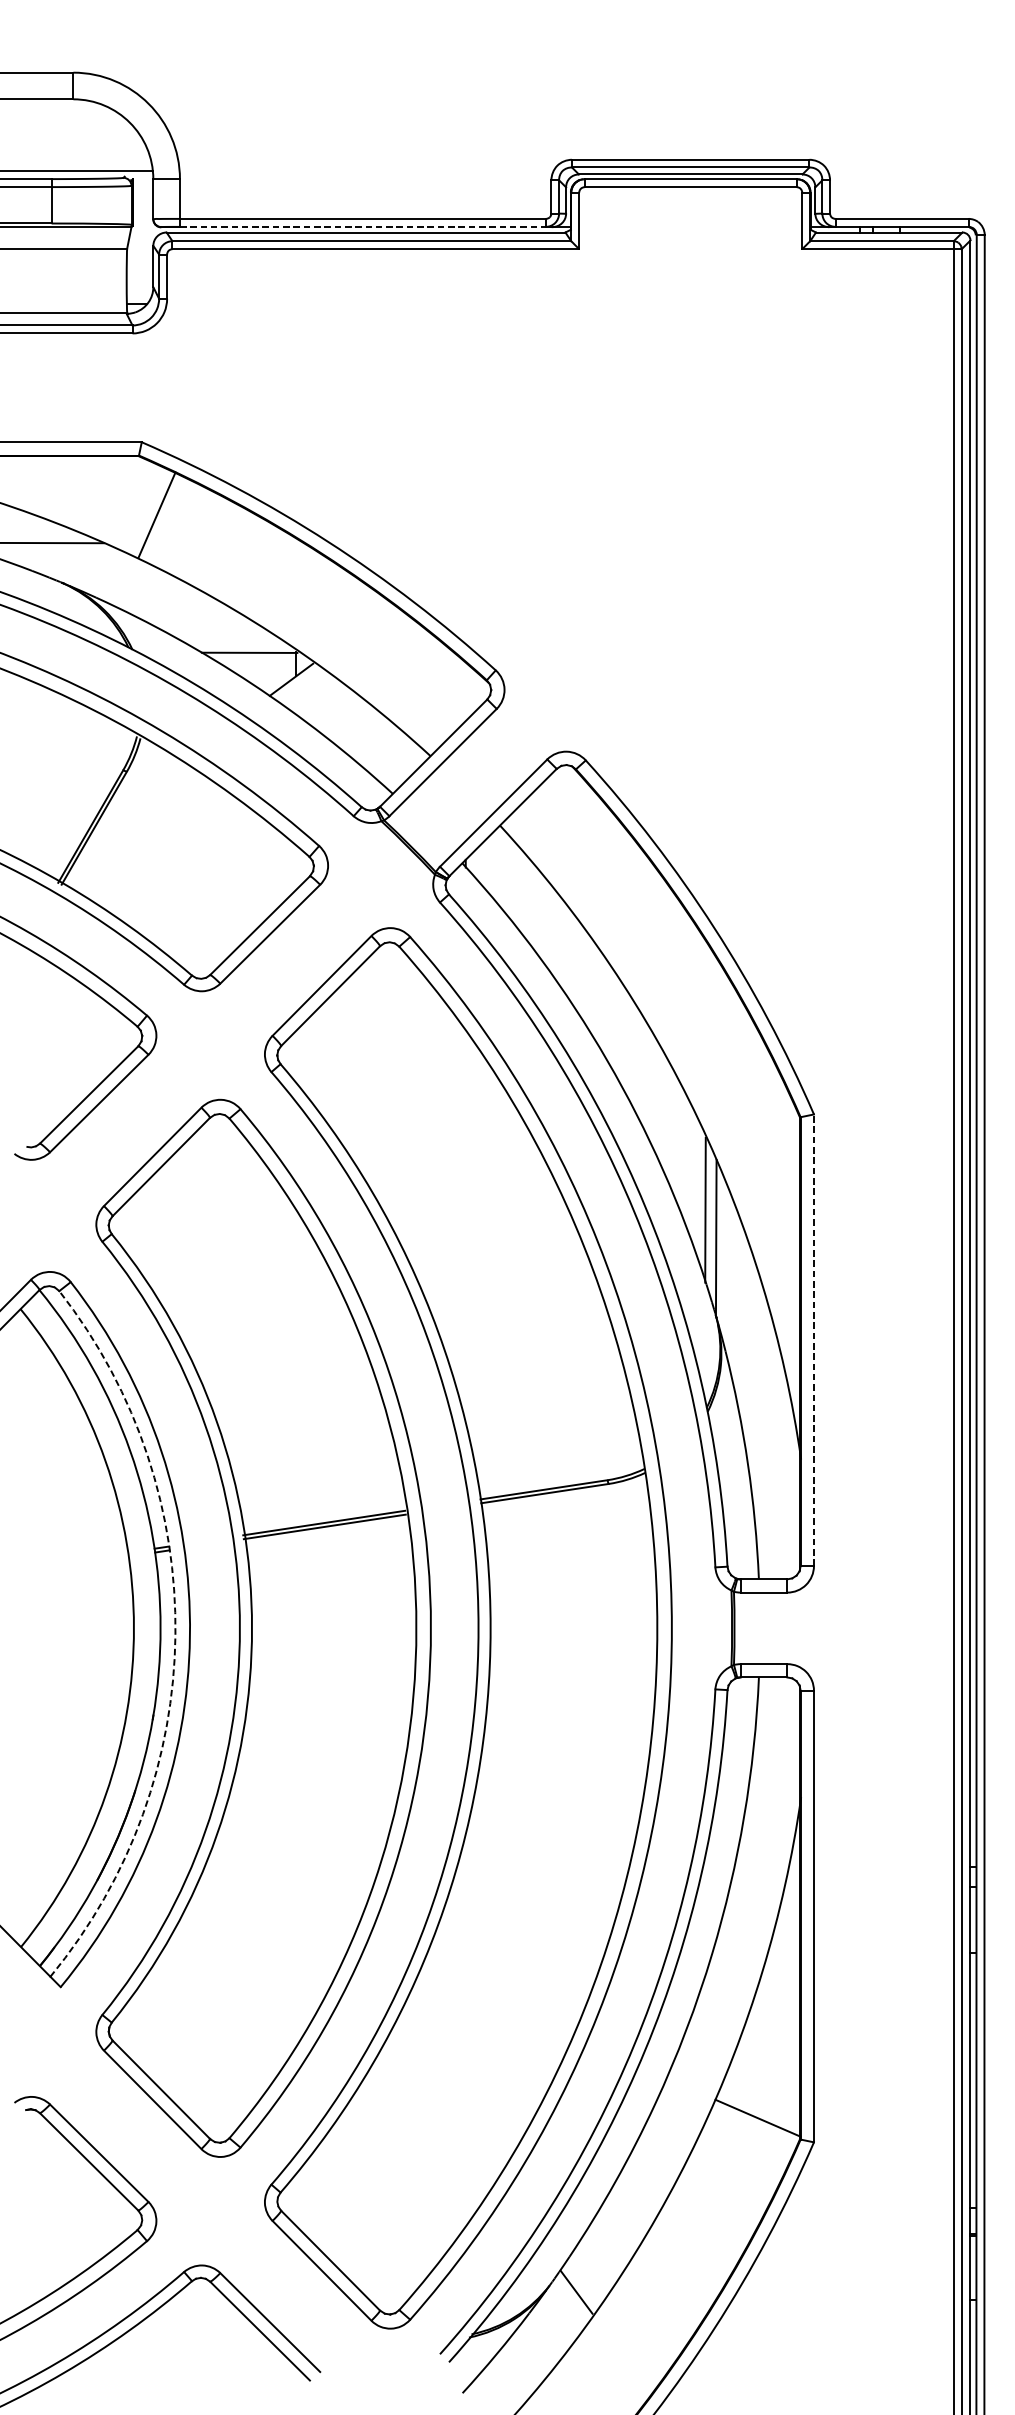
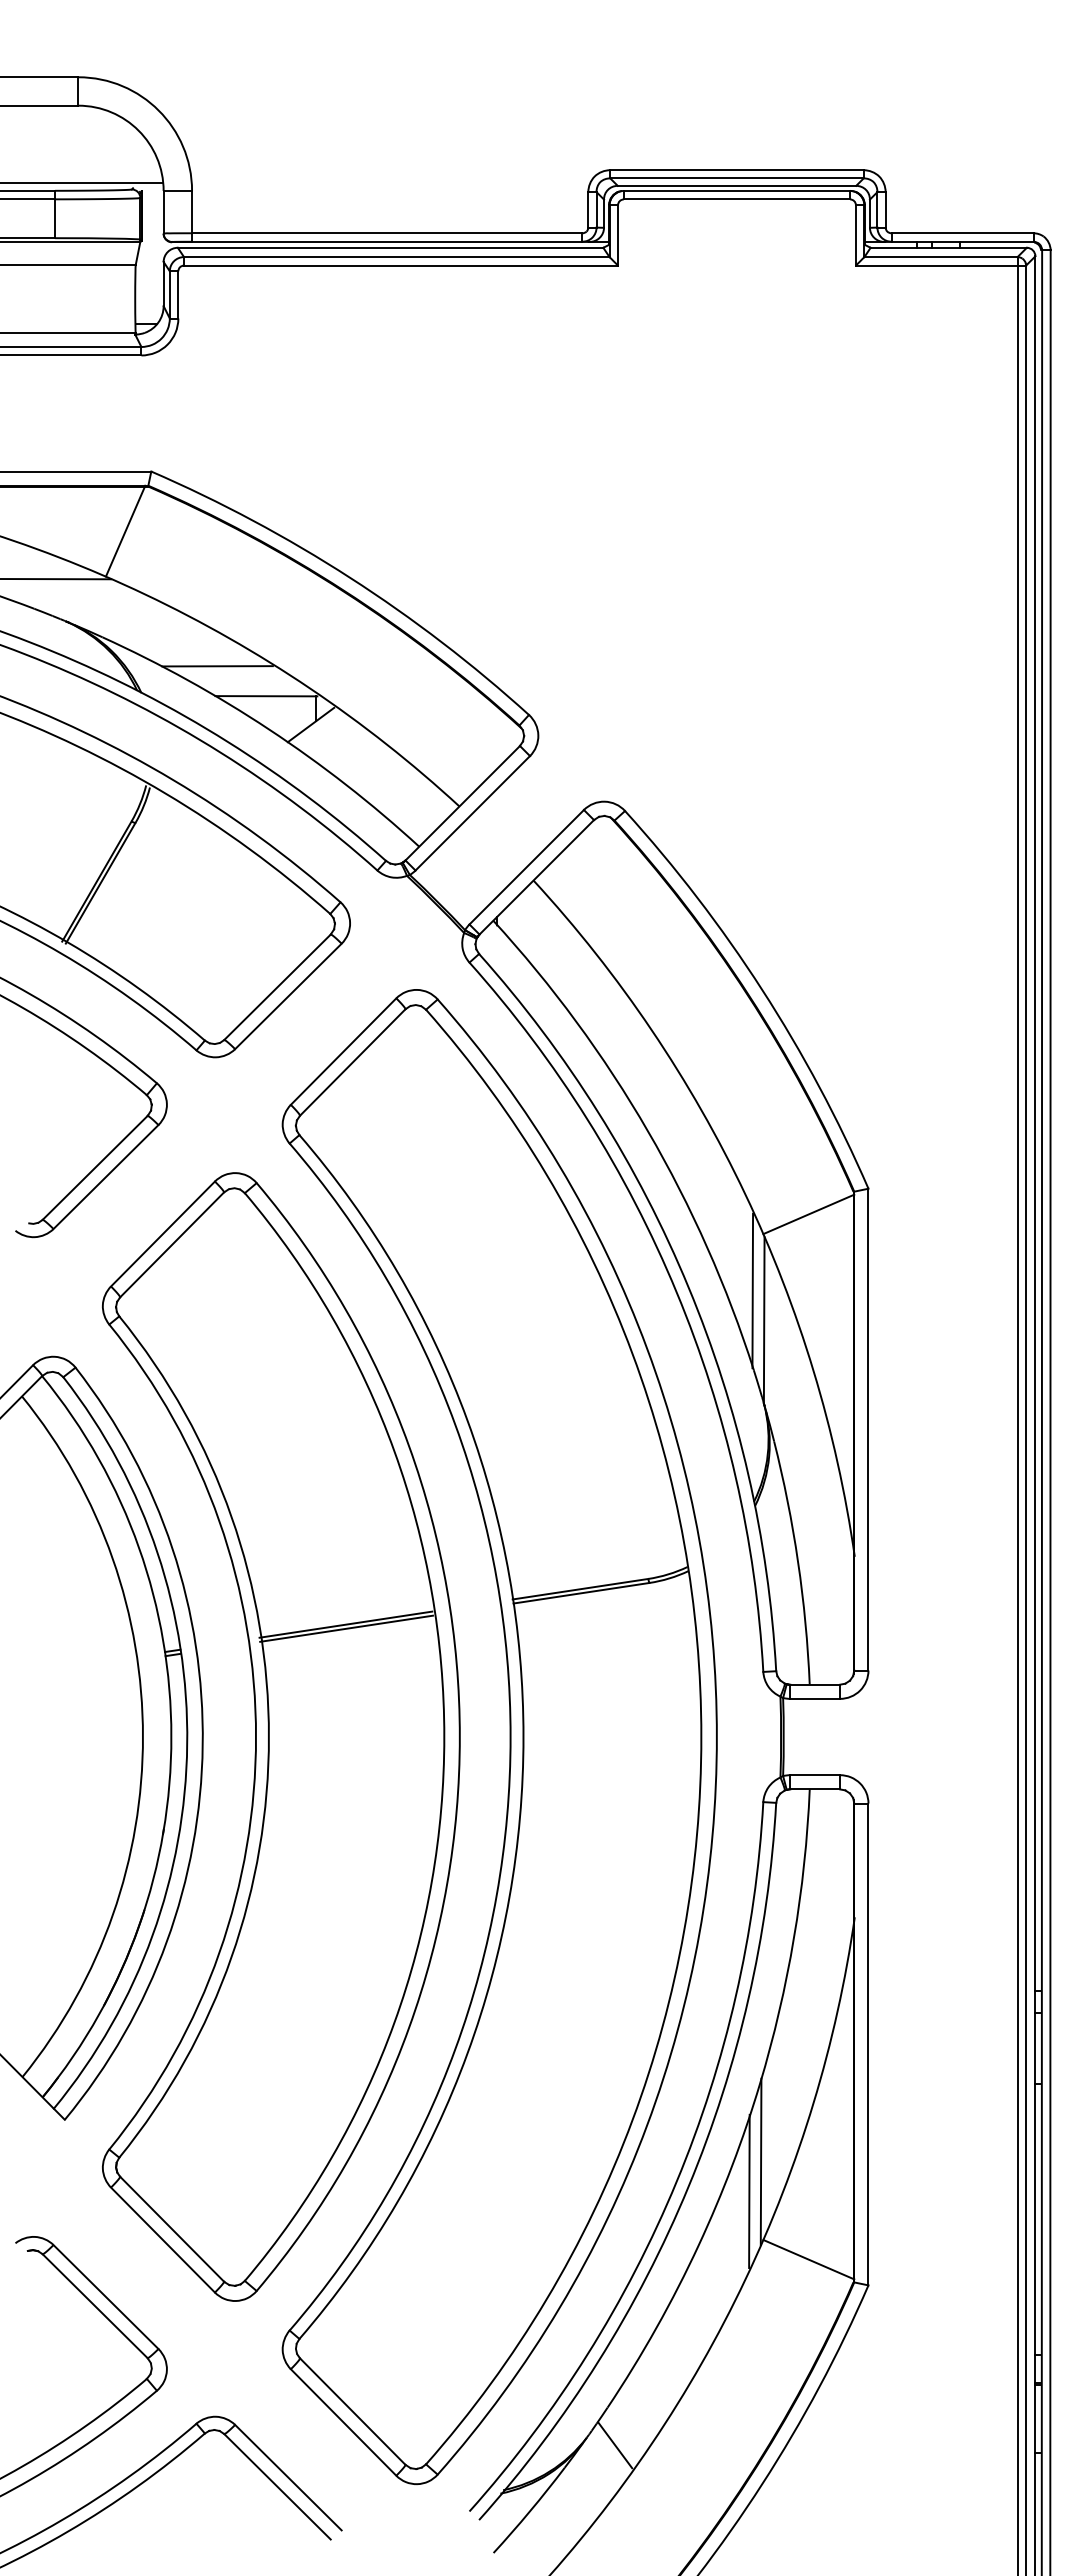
line: (363, 226) -> (387, 241), dashed -> solid
line: (156, 514) -> (125, 530), moved
line: (203, 624) -> (217, 666), added
line: (757, 1138) -> (808, 1214), added
line: (813, 1340) -> (868, 1429), dashed -> solid
arc: (175, 1635) -> (187, 1744), dashed -> solid
line: (712, 2026) -> (760, 2161), added
line: (702, 2054) -> (749, 2191), added

